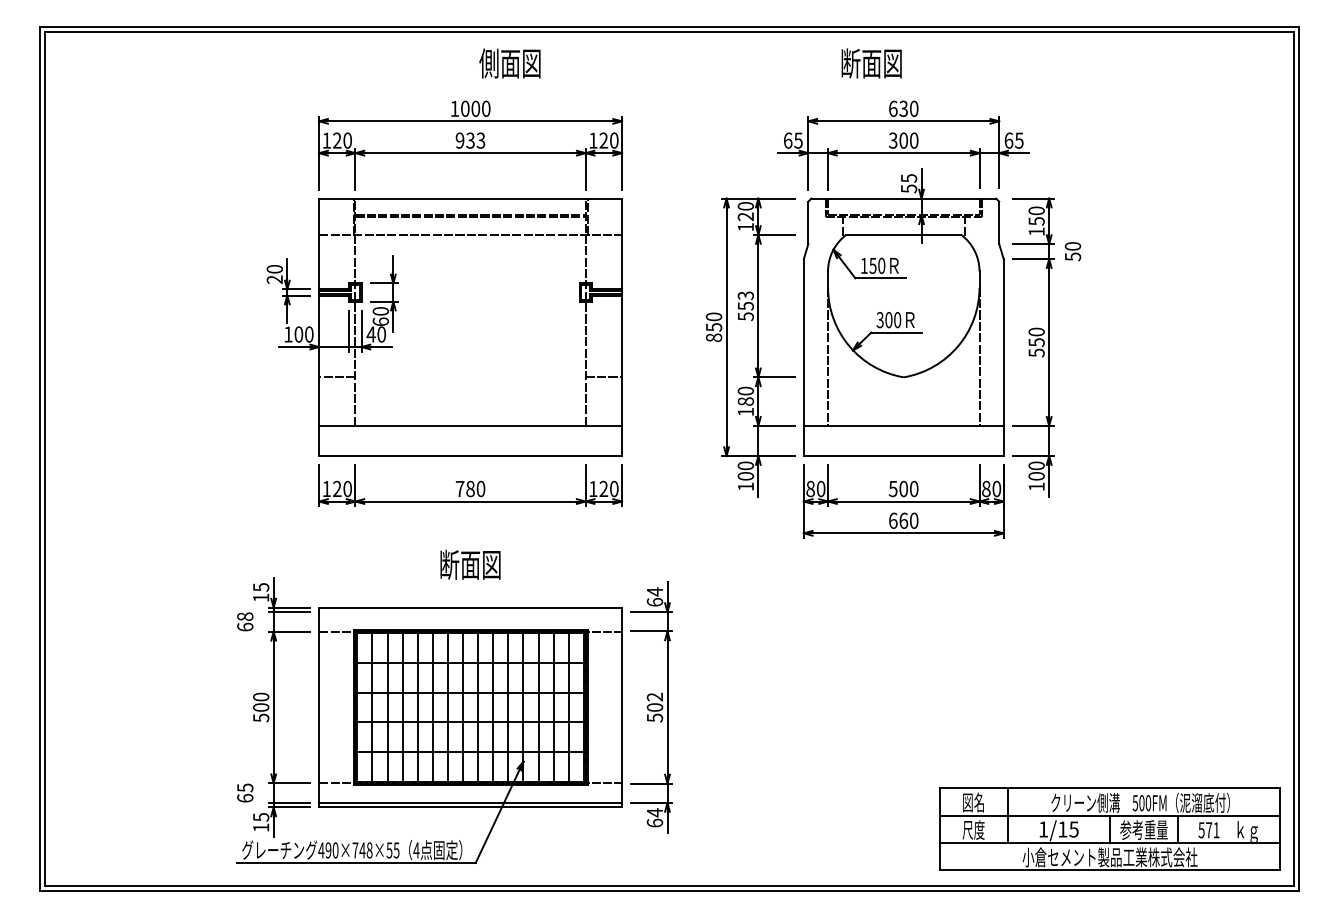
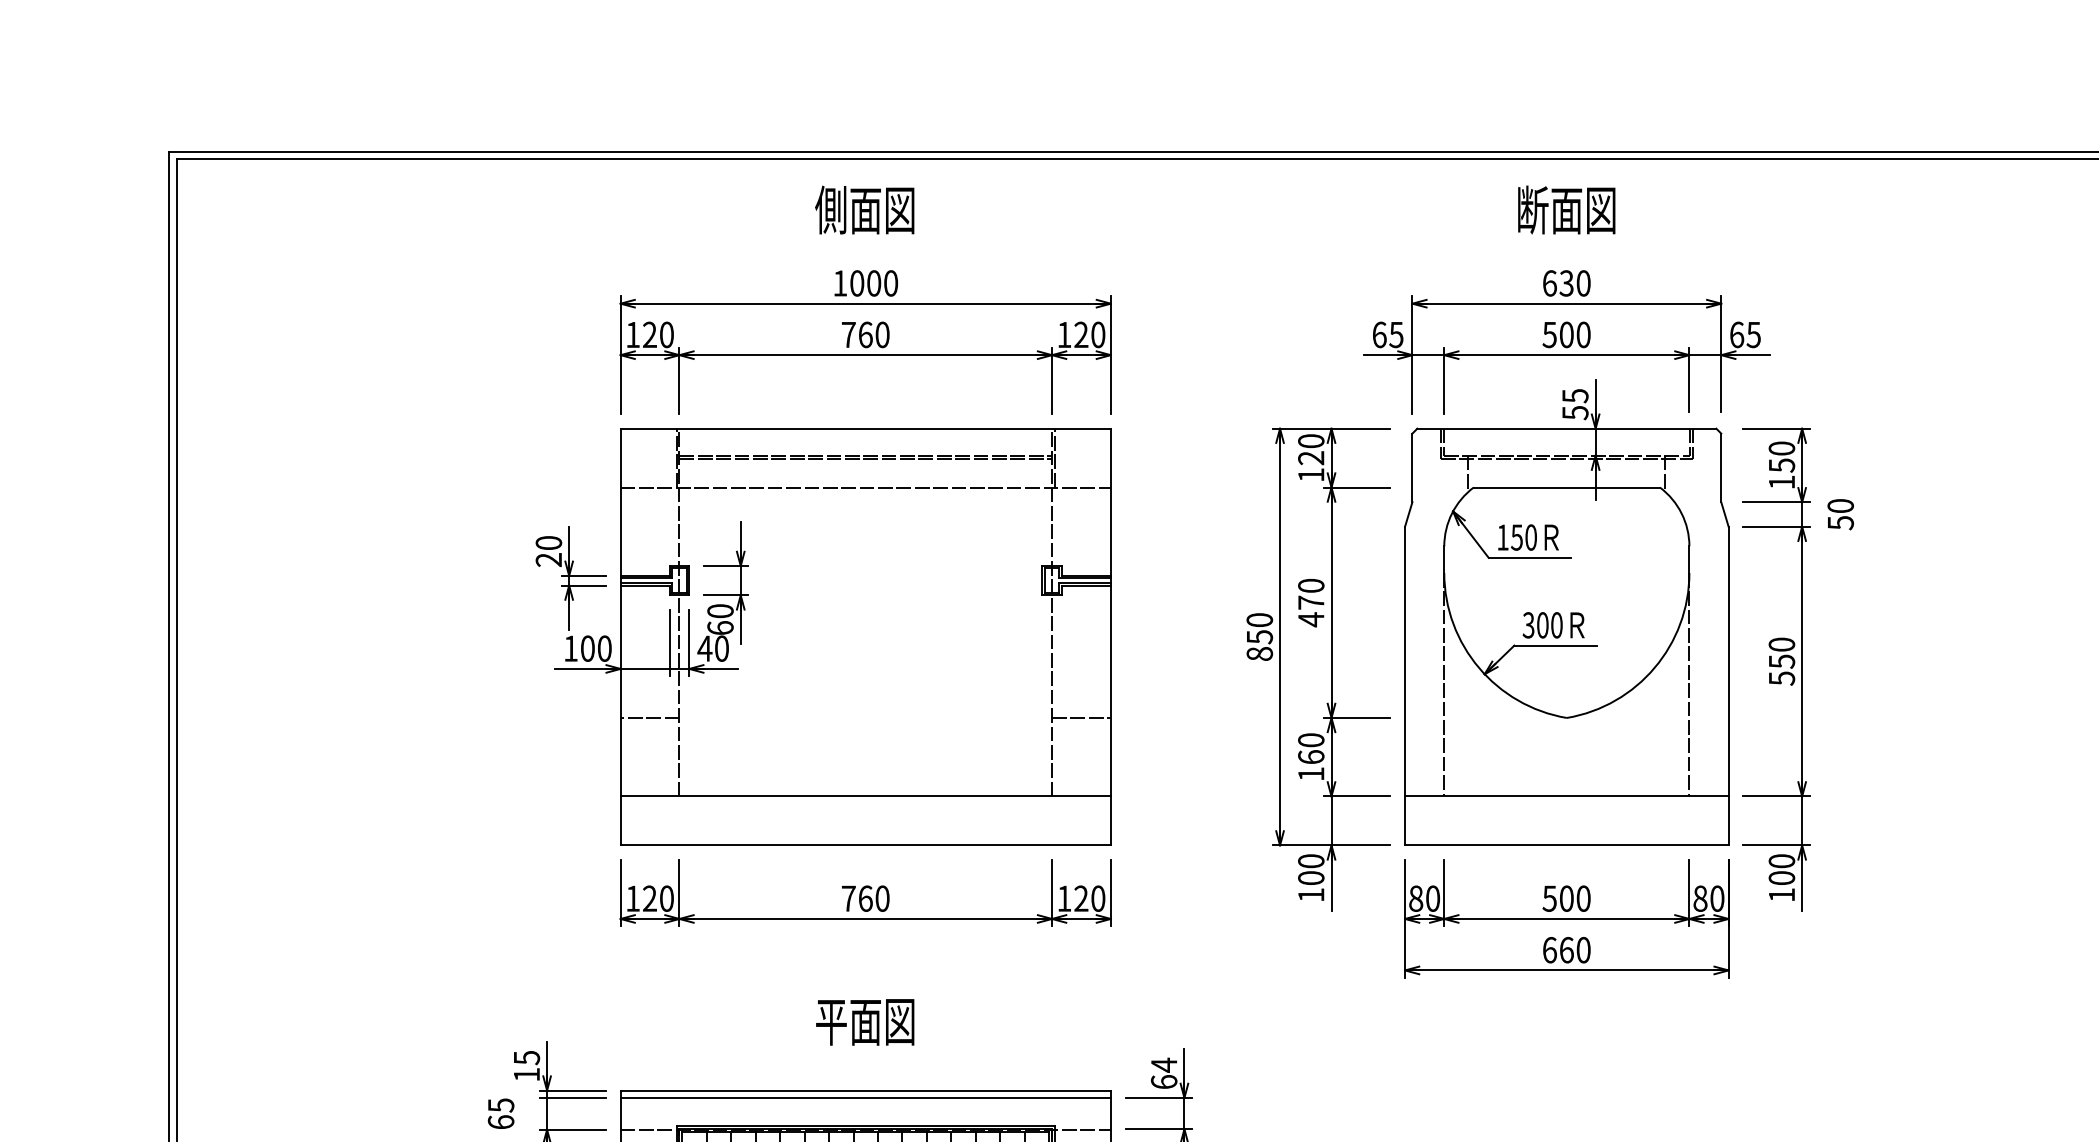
text: (509, 63) -> (863, 210), moved
text: (871, 63) -> (1566, 210), moved
text: (470, 140) -> (865, 334), 933 -> 760
text: (893, 140) -> (1550, 334), 300 -> 500
text: (746, 306) -> (1312, 603), 553 -> 470
text: (745, 401) -> (1310, 757), 180 -> 160
text: (470, 488) -> (865, 897), 780 -> 760
text: (449, 564) -> (831, 1020), 断面図 -> 平面図
line: (470, 612) -> (865, 1098), added
text: (245, 616) -> (501, 1105), 68 -> 65

